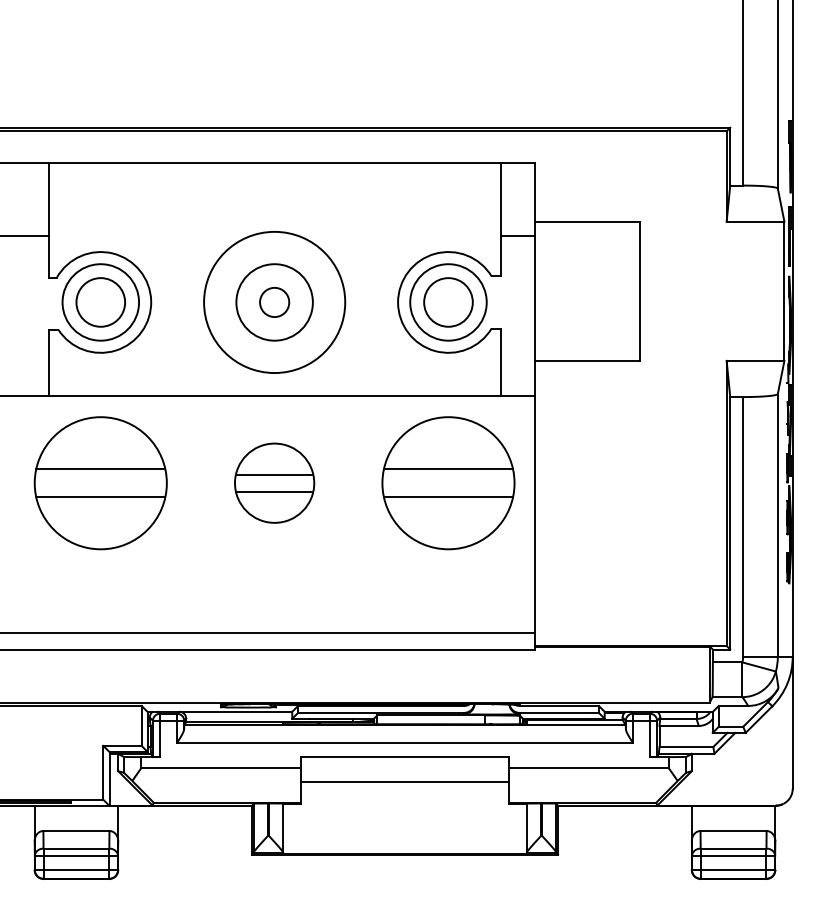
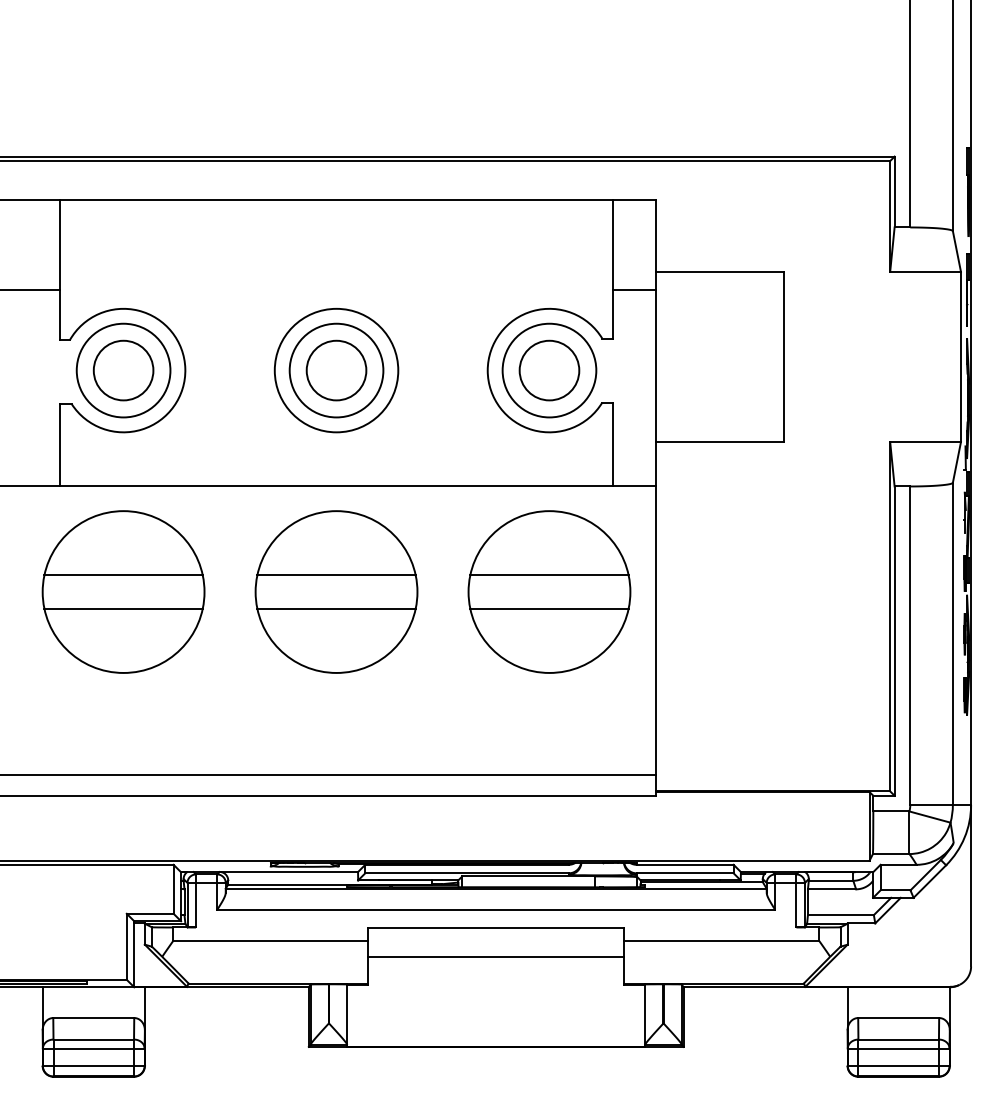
circle: (274, 302) -> (336, 370), size x0.71
circle: (274, 302) -> (336, 370), size x1.67
part: (274, 482) -> (336, 591), size x1.67

